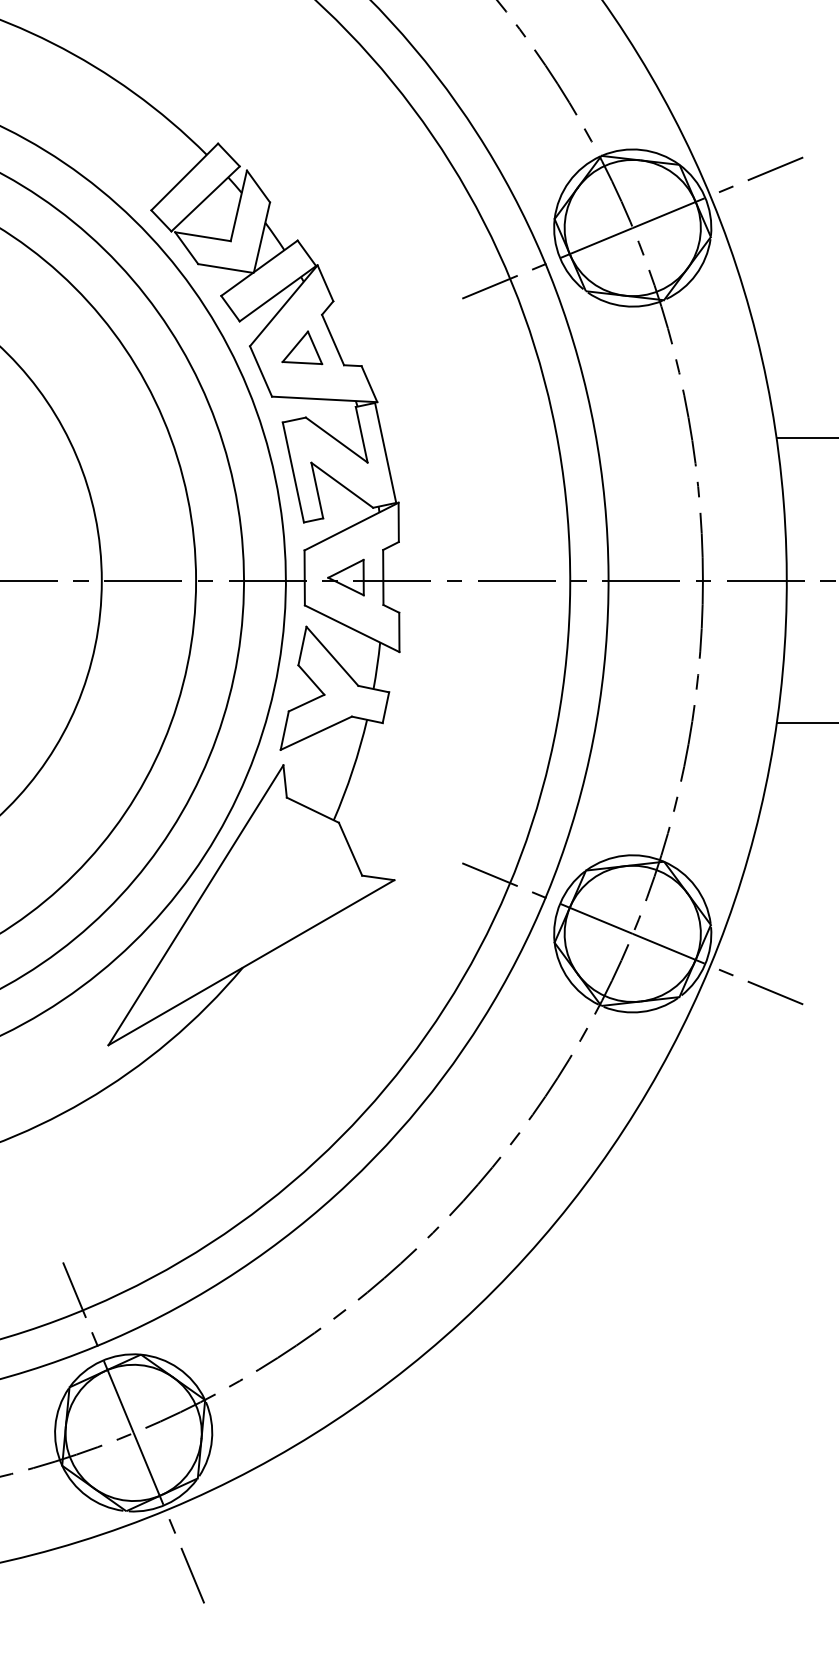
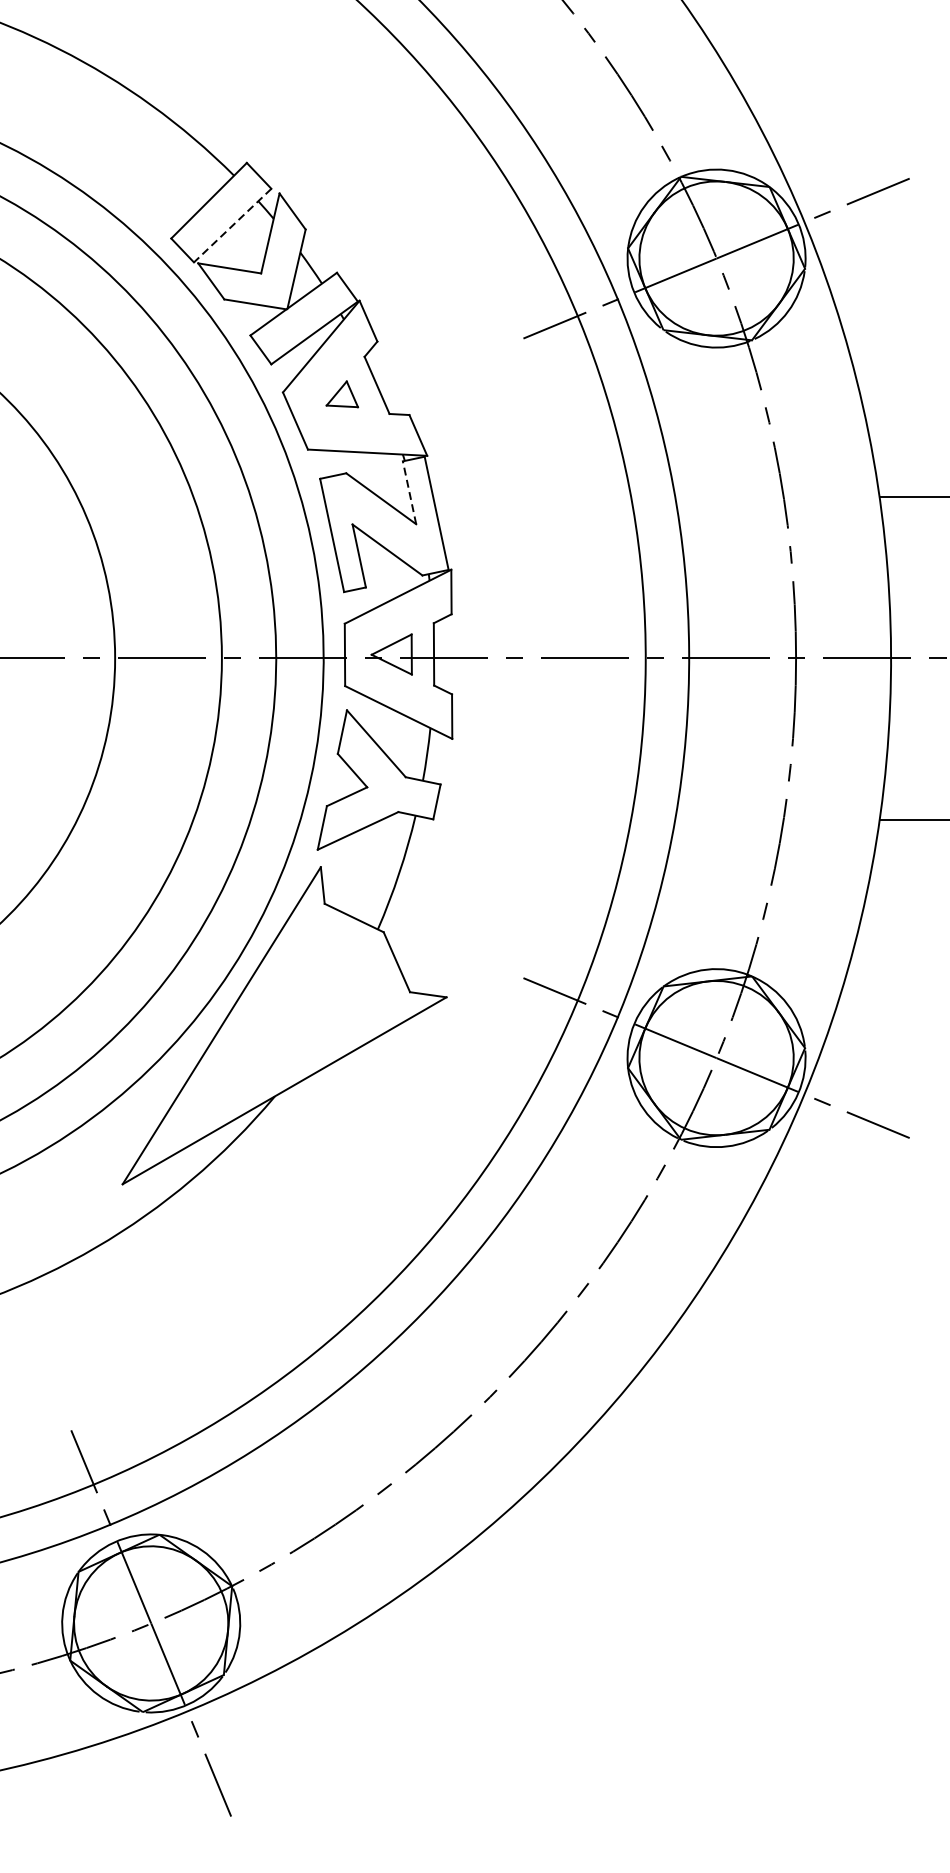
line: (205, 199) -> (232, 226), solid -> dashed
part: (302, 347) -> (342, 393), size x0.7
line: (361, 434) -> (409, 492), solid -> dashed

